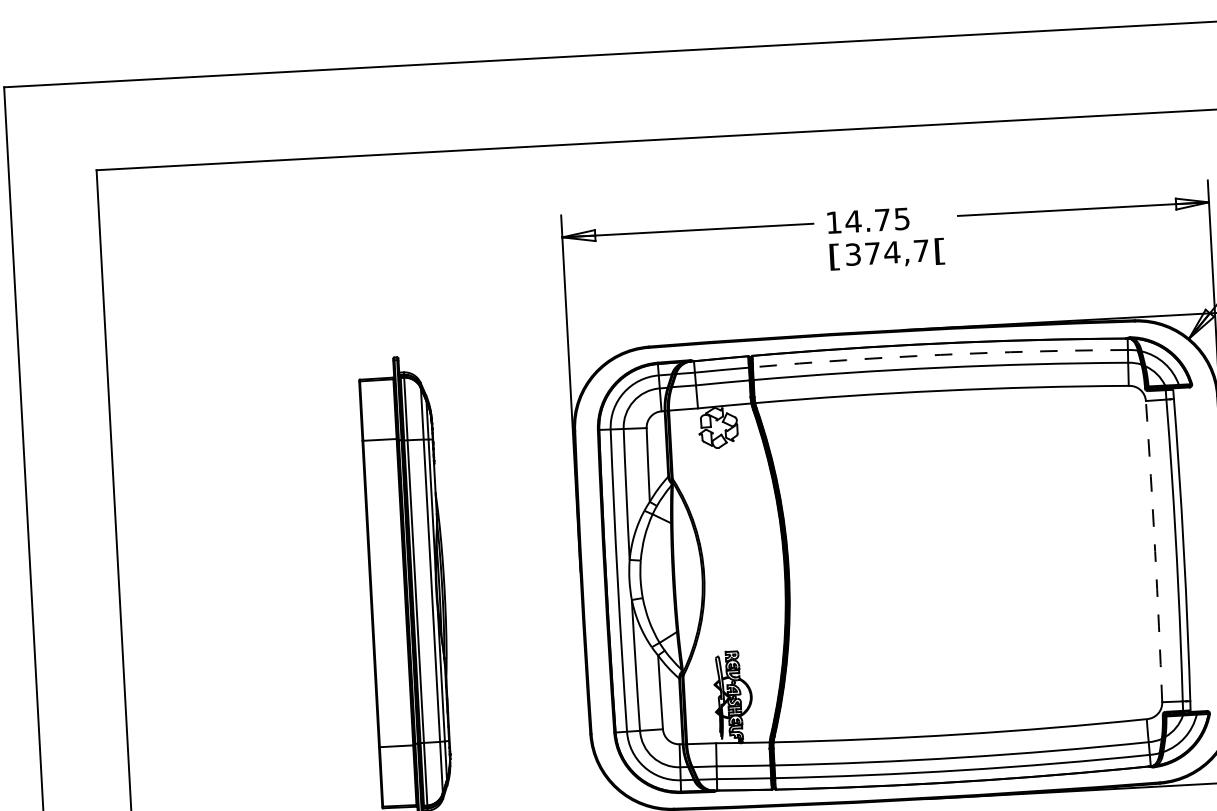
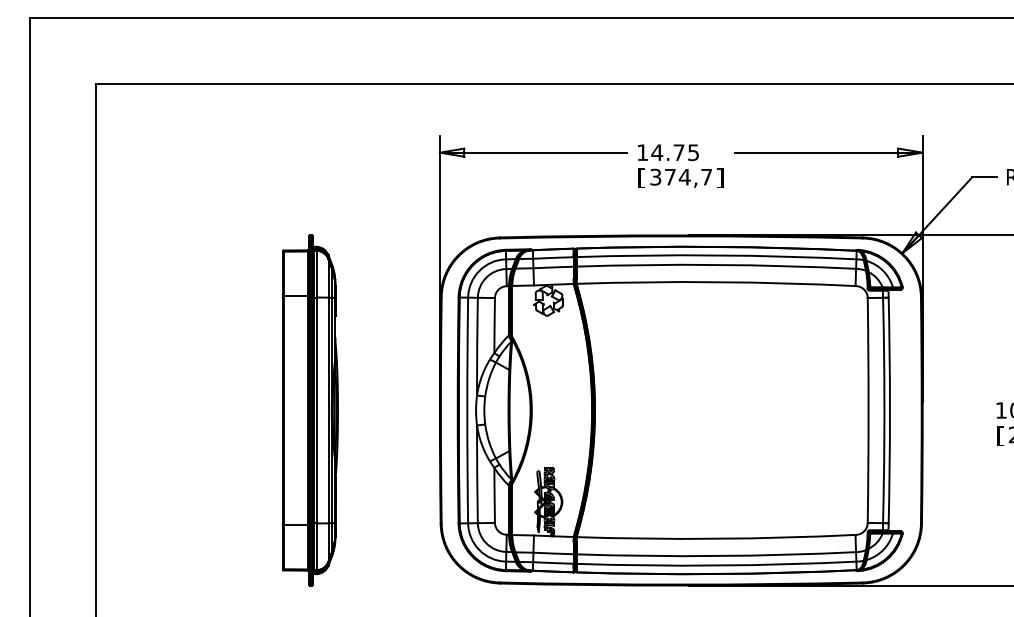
text: (940, 251) -> (720, 178), [ -> ]
arc: (940, 355) -> (716, 255), dashed -> solid
arc: (1155, 551) -> (868, 410), dashed -> solid

